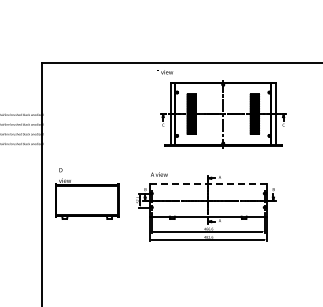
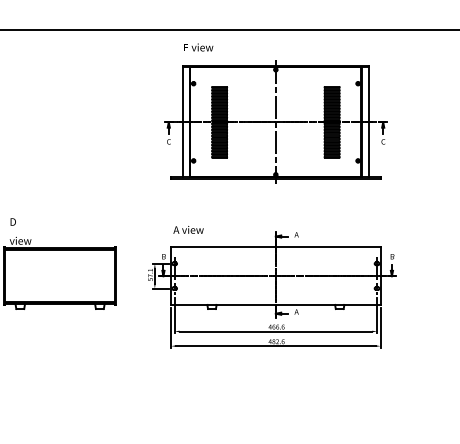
part: (223, 114) -> (276, 122), moved
line: (208, 184) -> (276, 247), dashed -> solid

